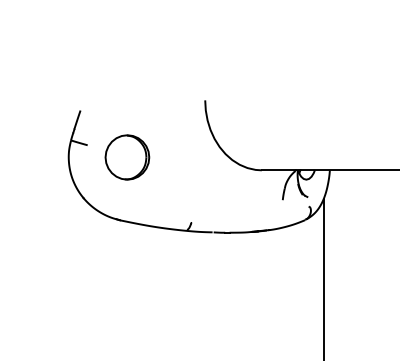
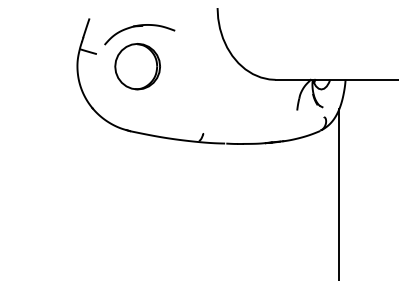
part: (125, 119) -> (135, 27), added

